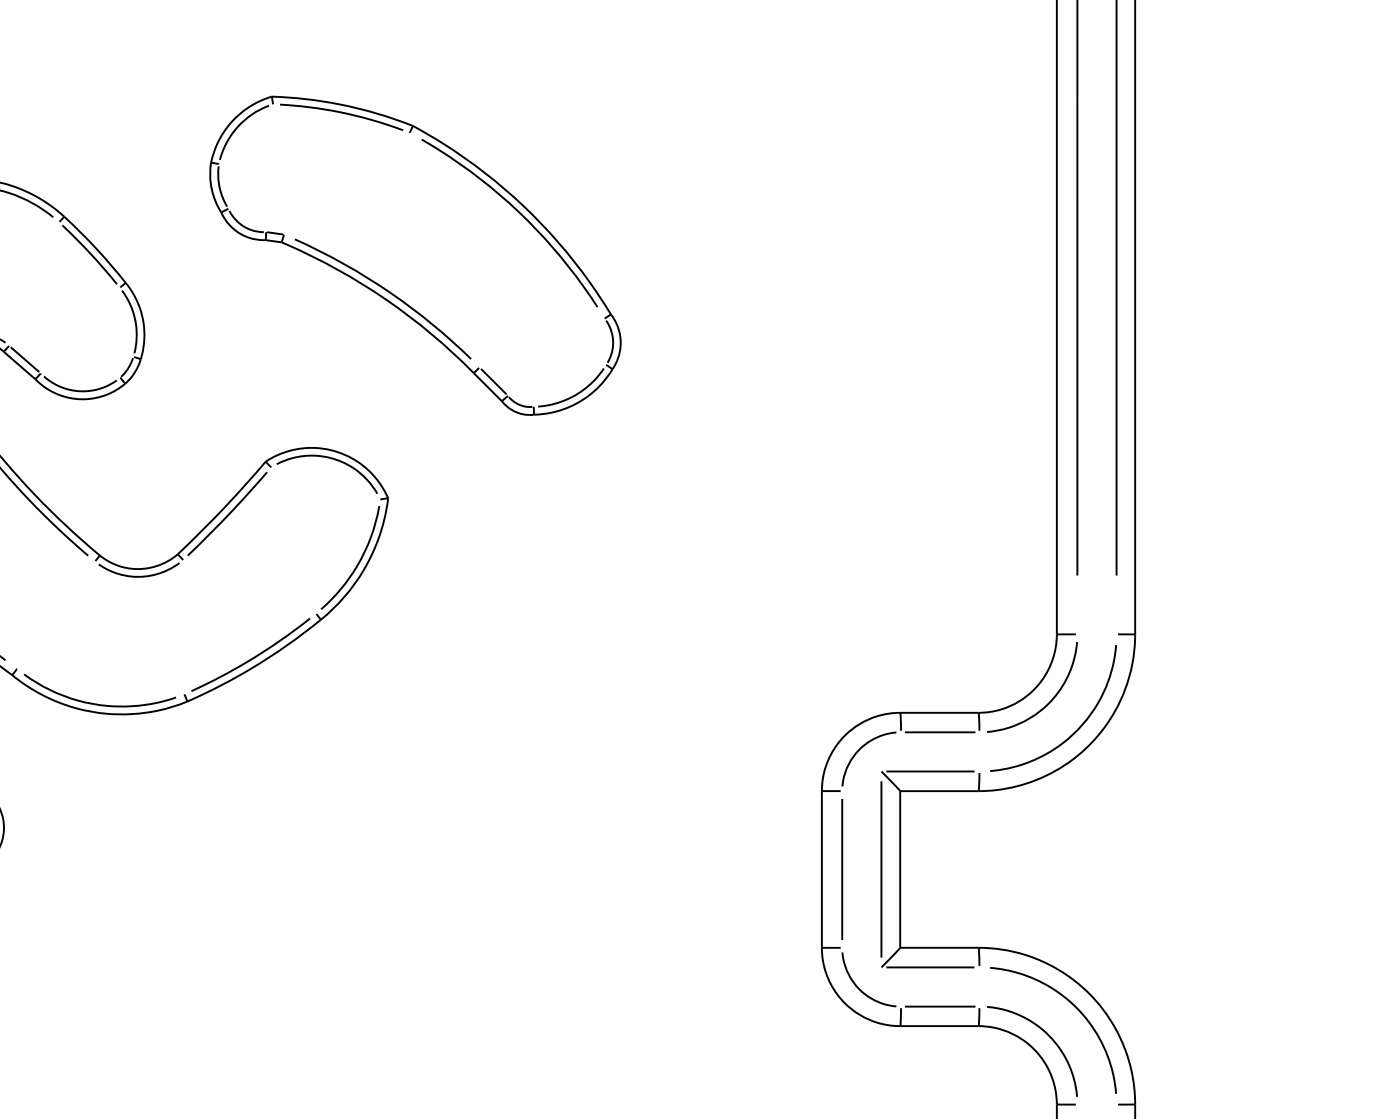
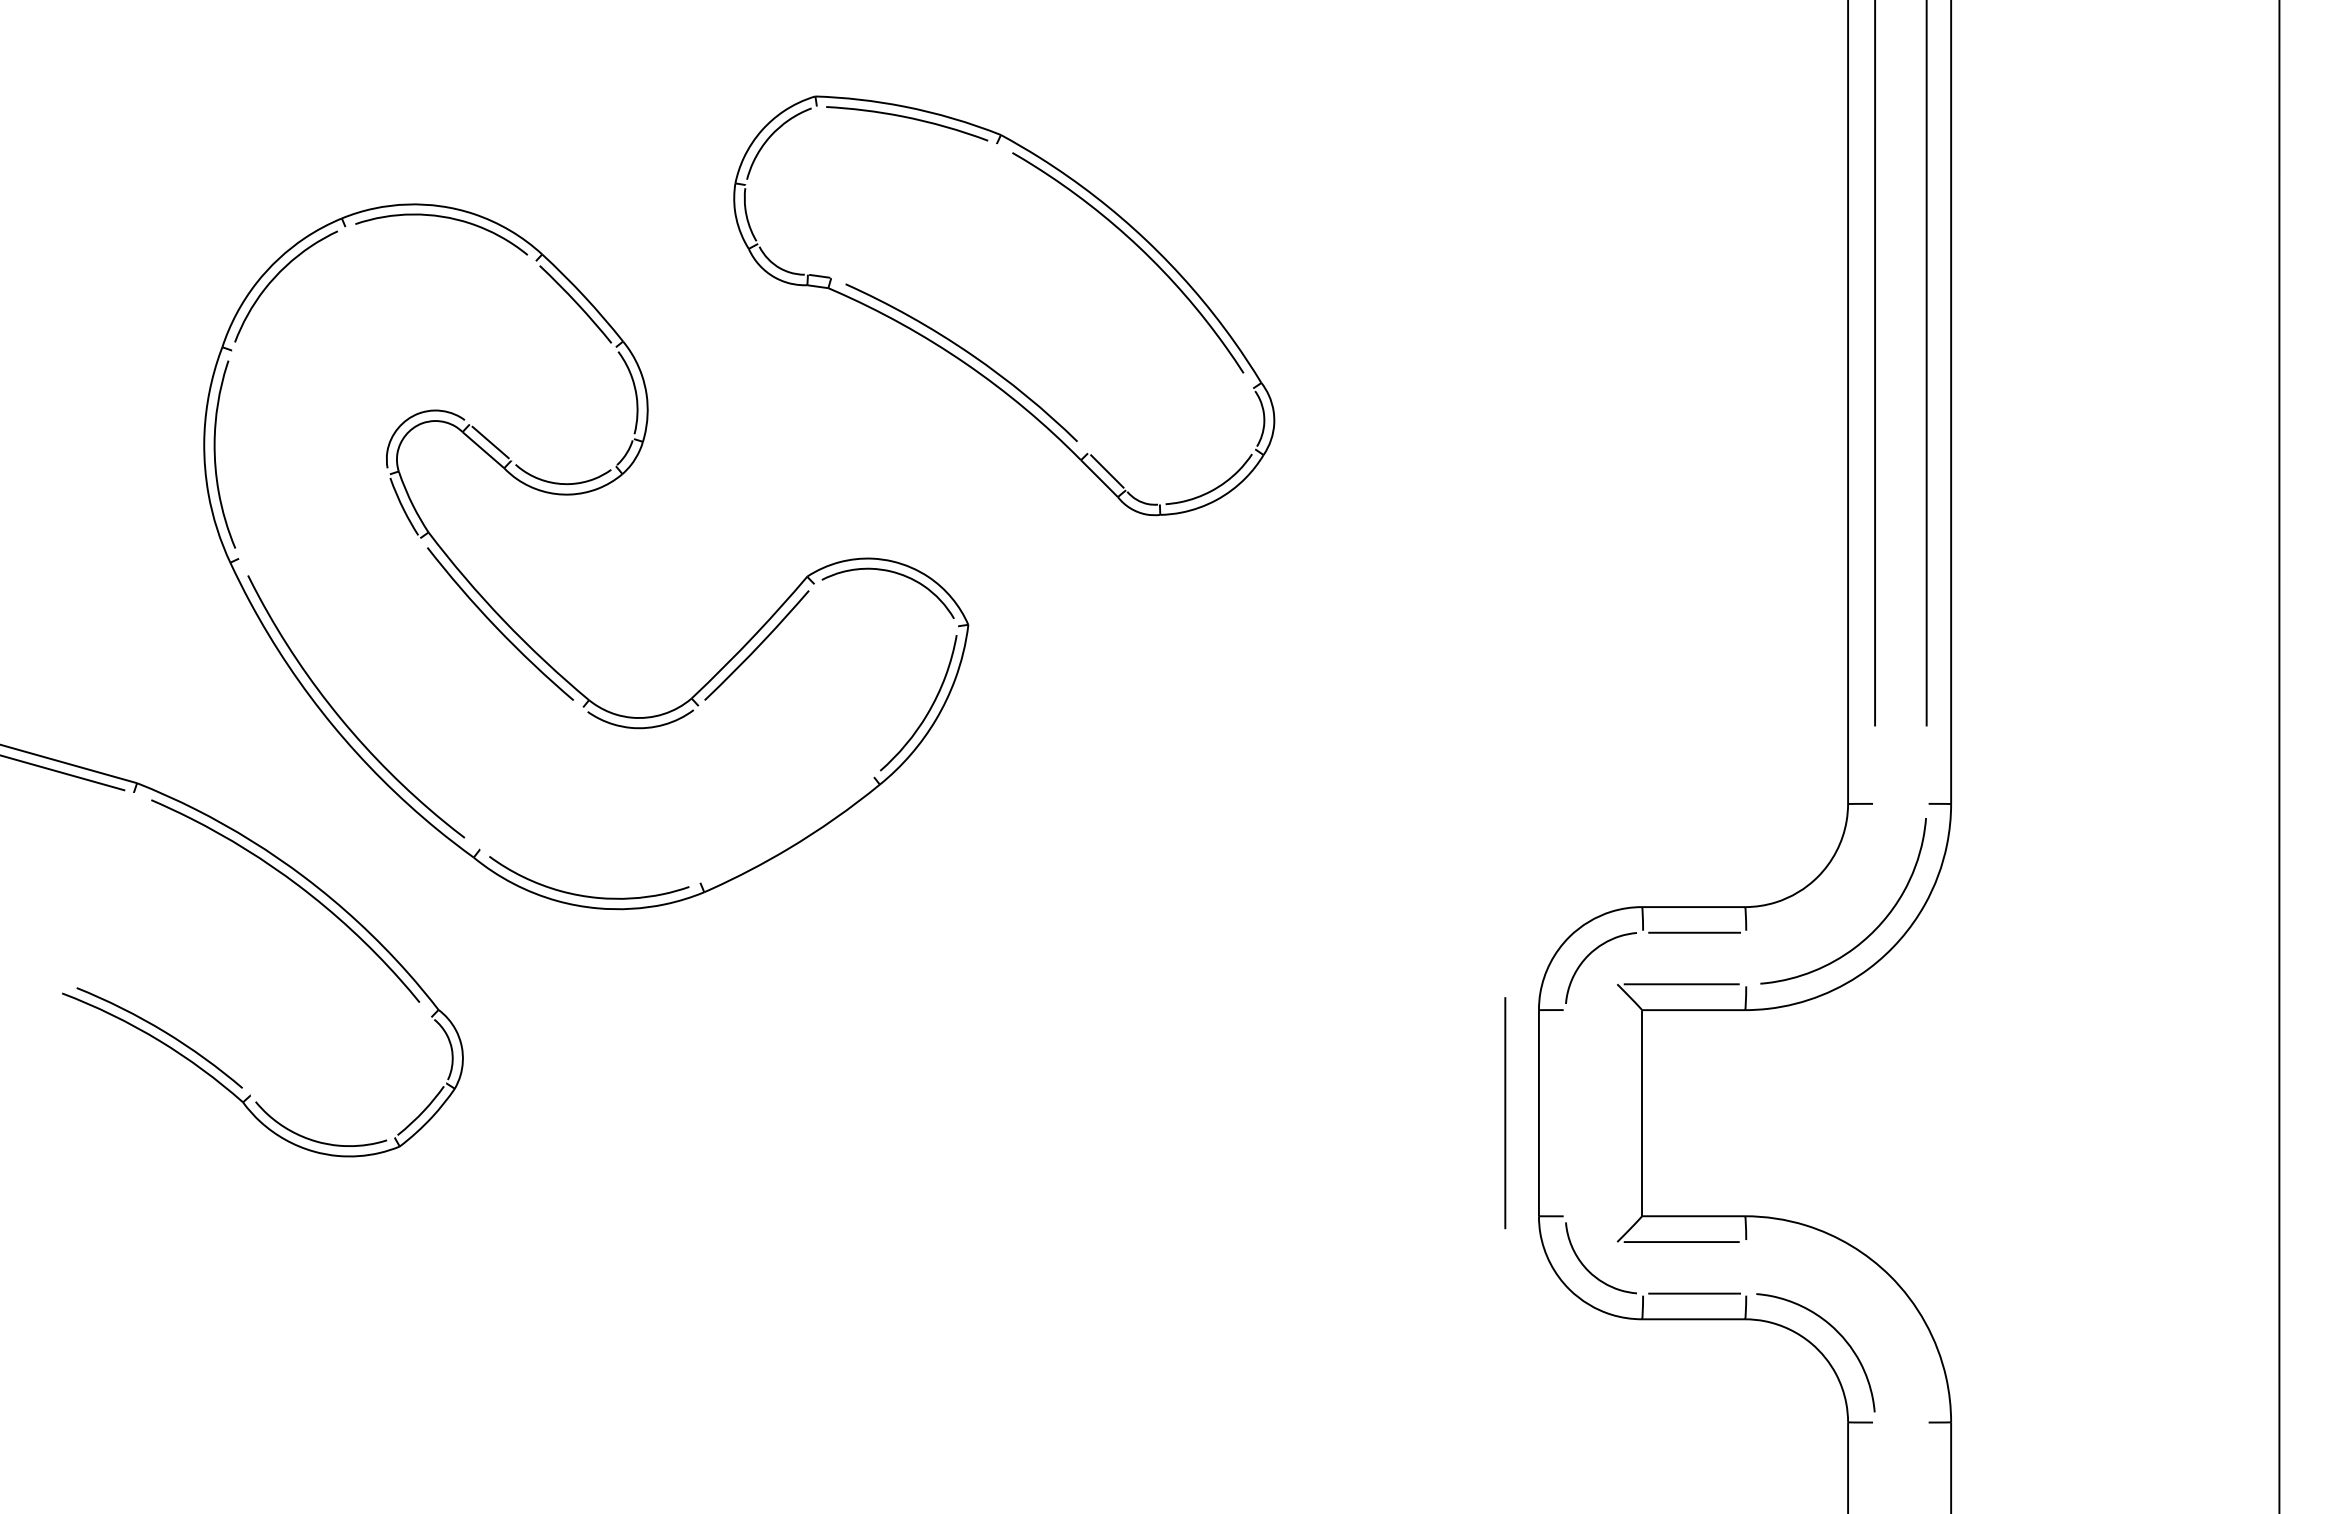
curve: (253, 656) -> (791, 833), removed
curve: (1048, 703) -> (1836, 894), removed
line: (842, 868) -> (1565, 1112), removed
line: (881, 869) -> (1505, 1113), moved
curve: (1075, 1008) -> (1872, 1295), removed

